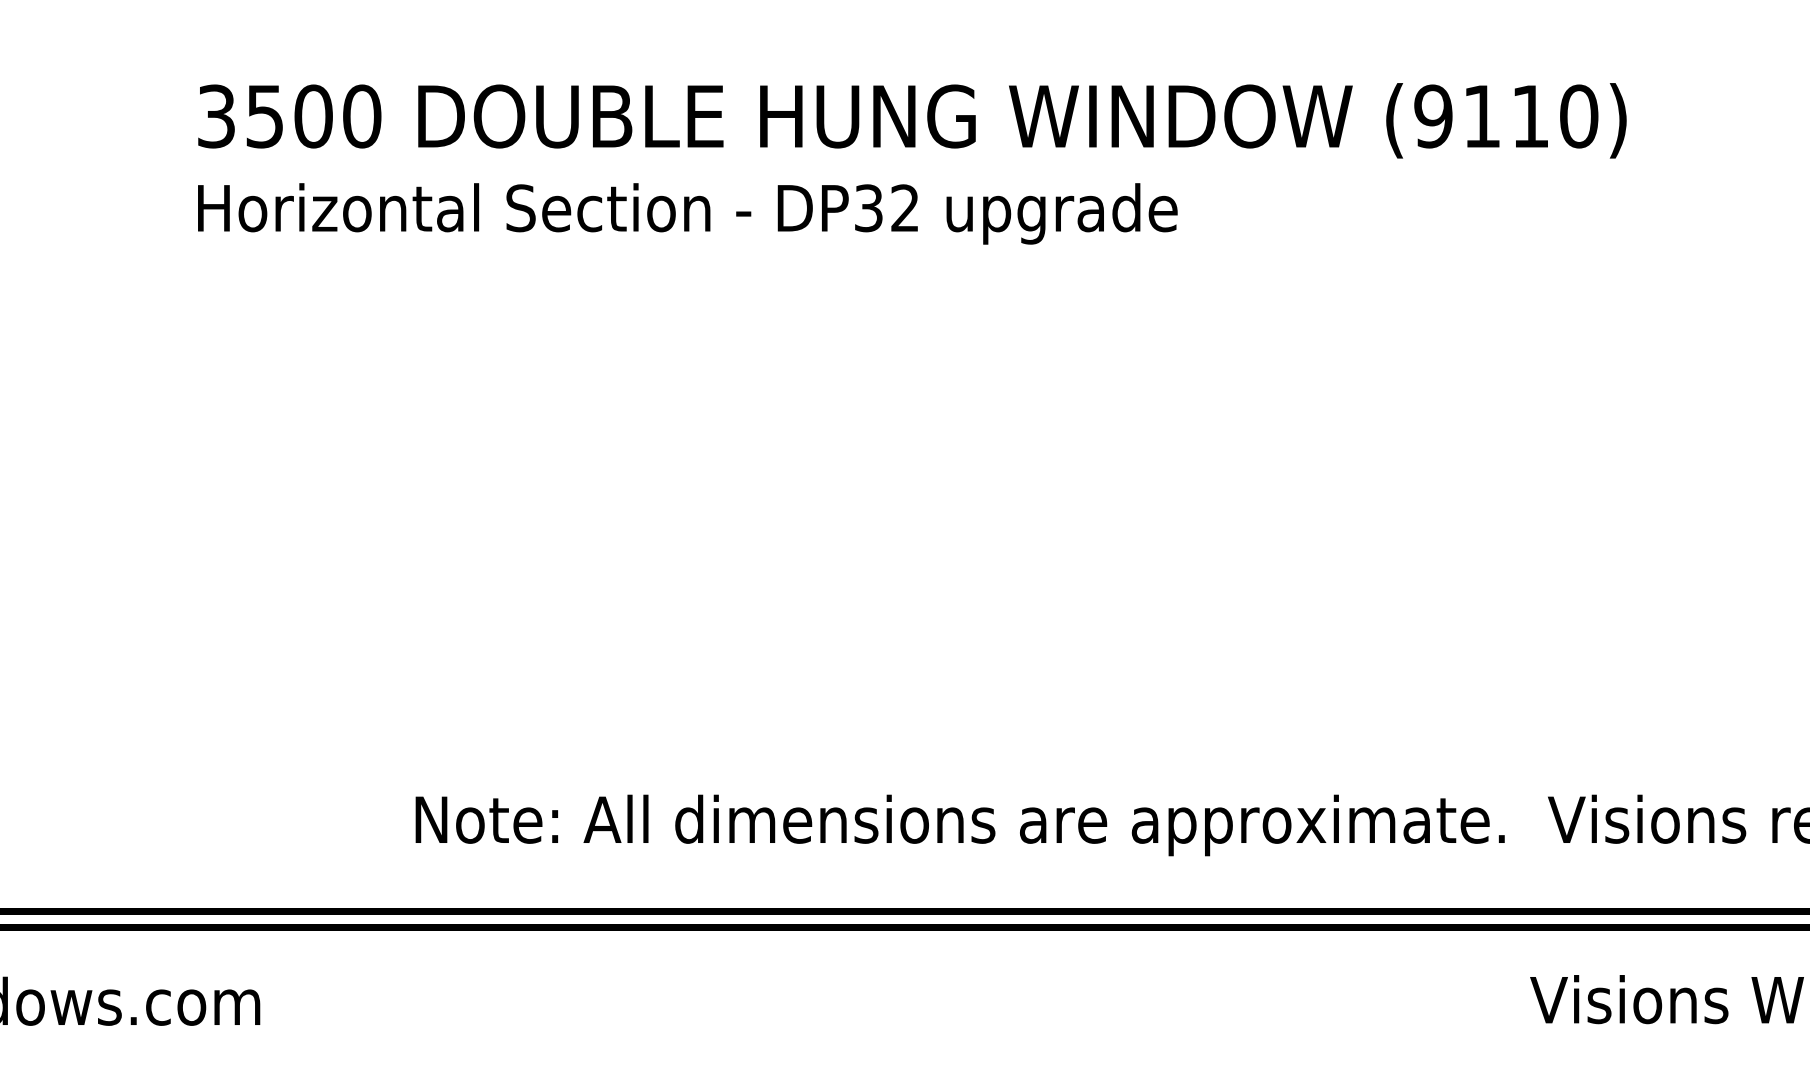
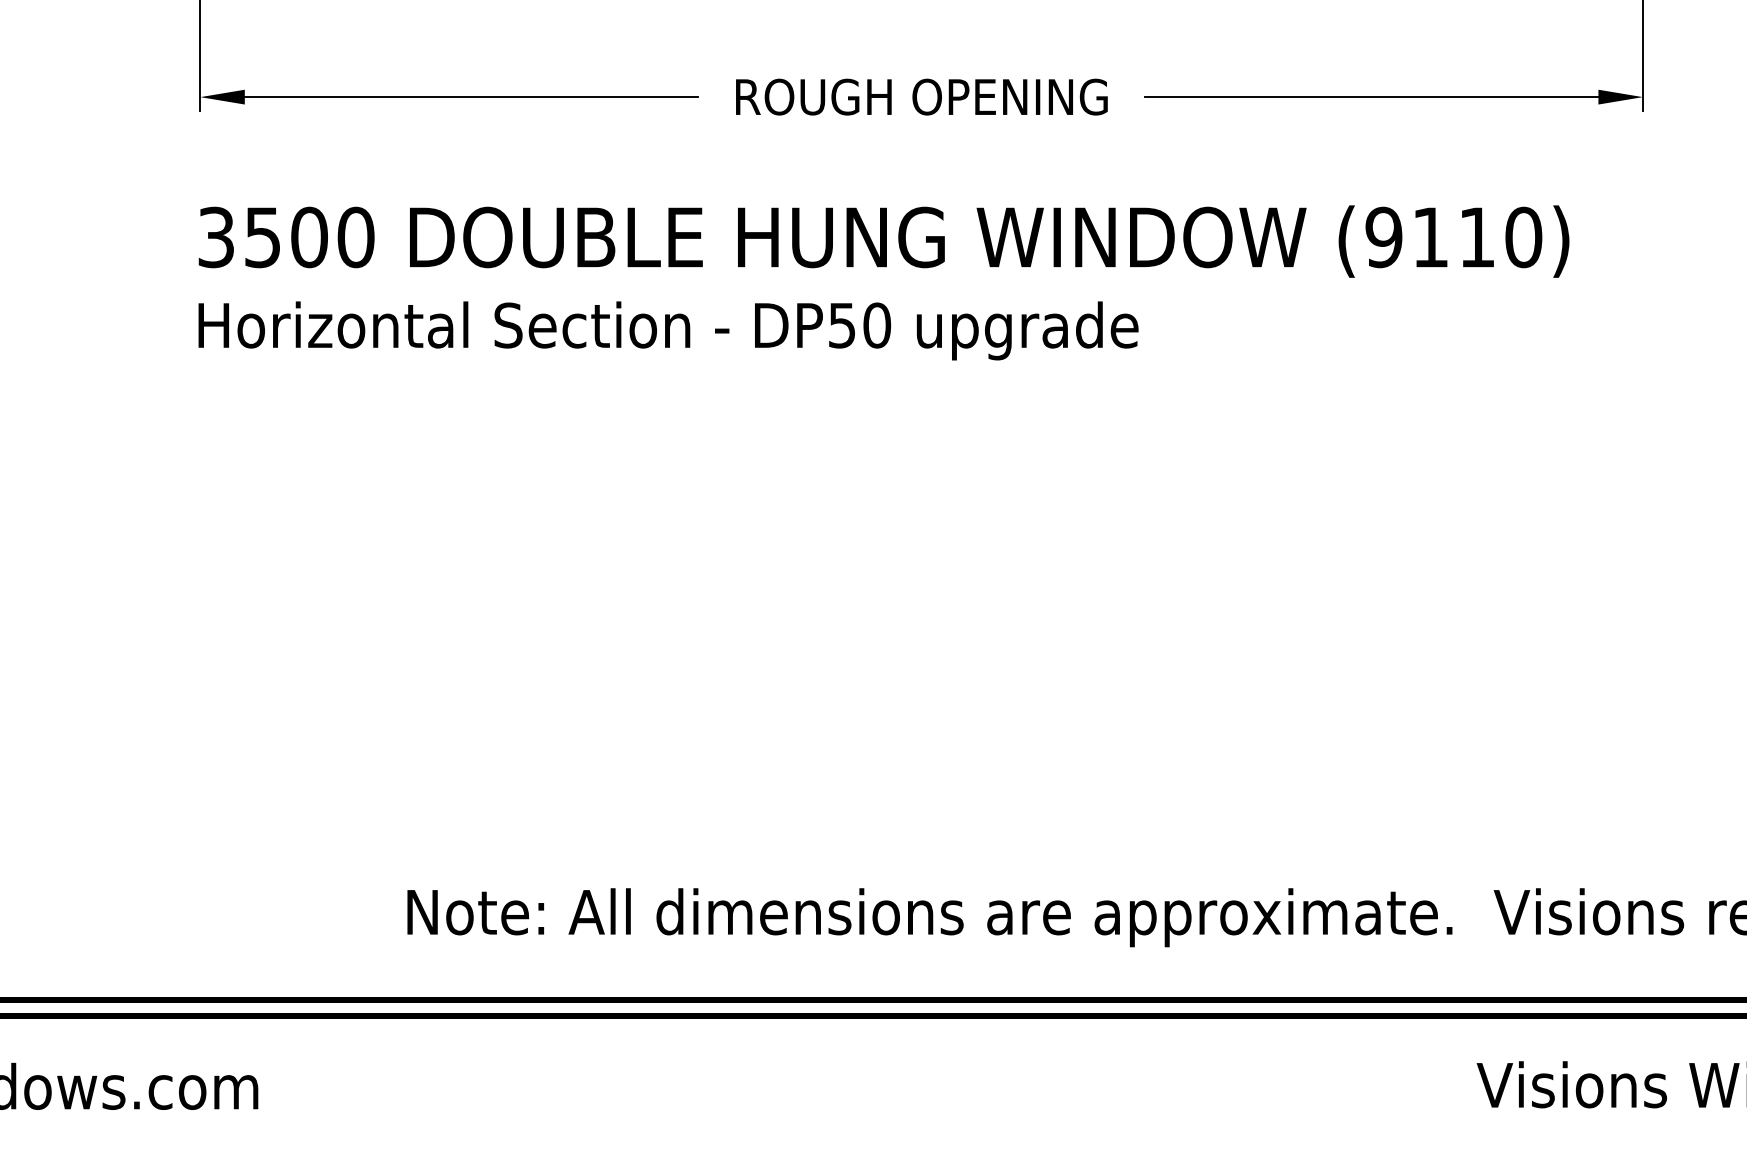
text: (887, 208) -> (860, 325), DP32 -> DP50

